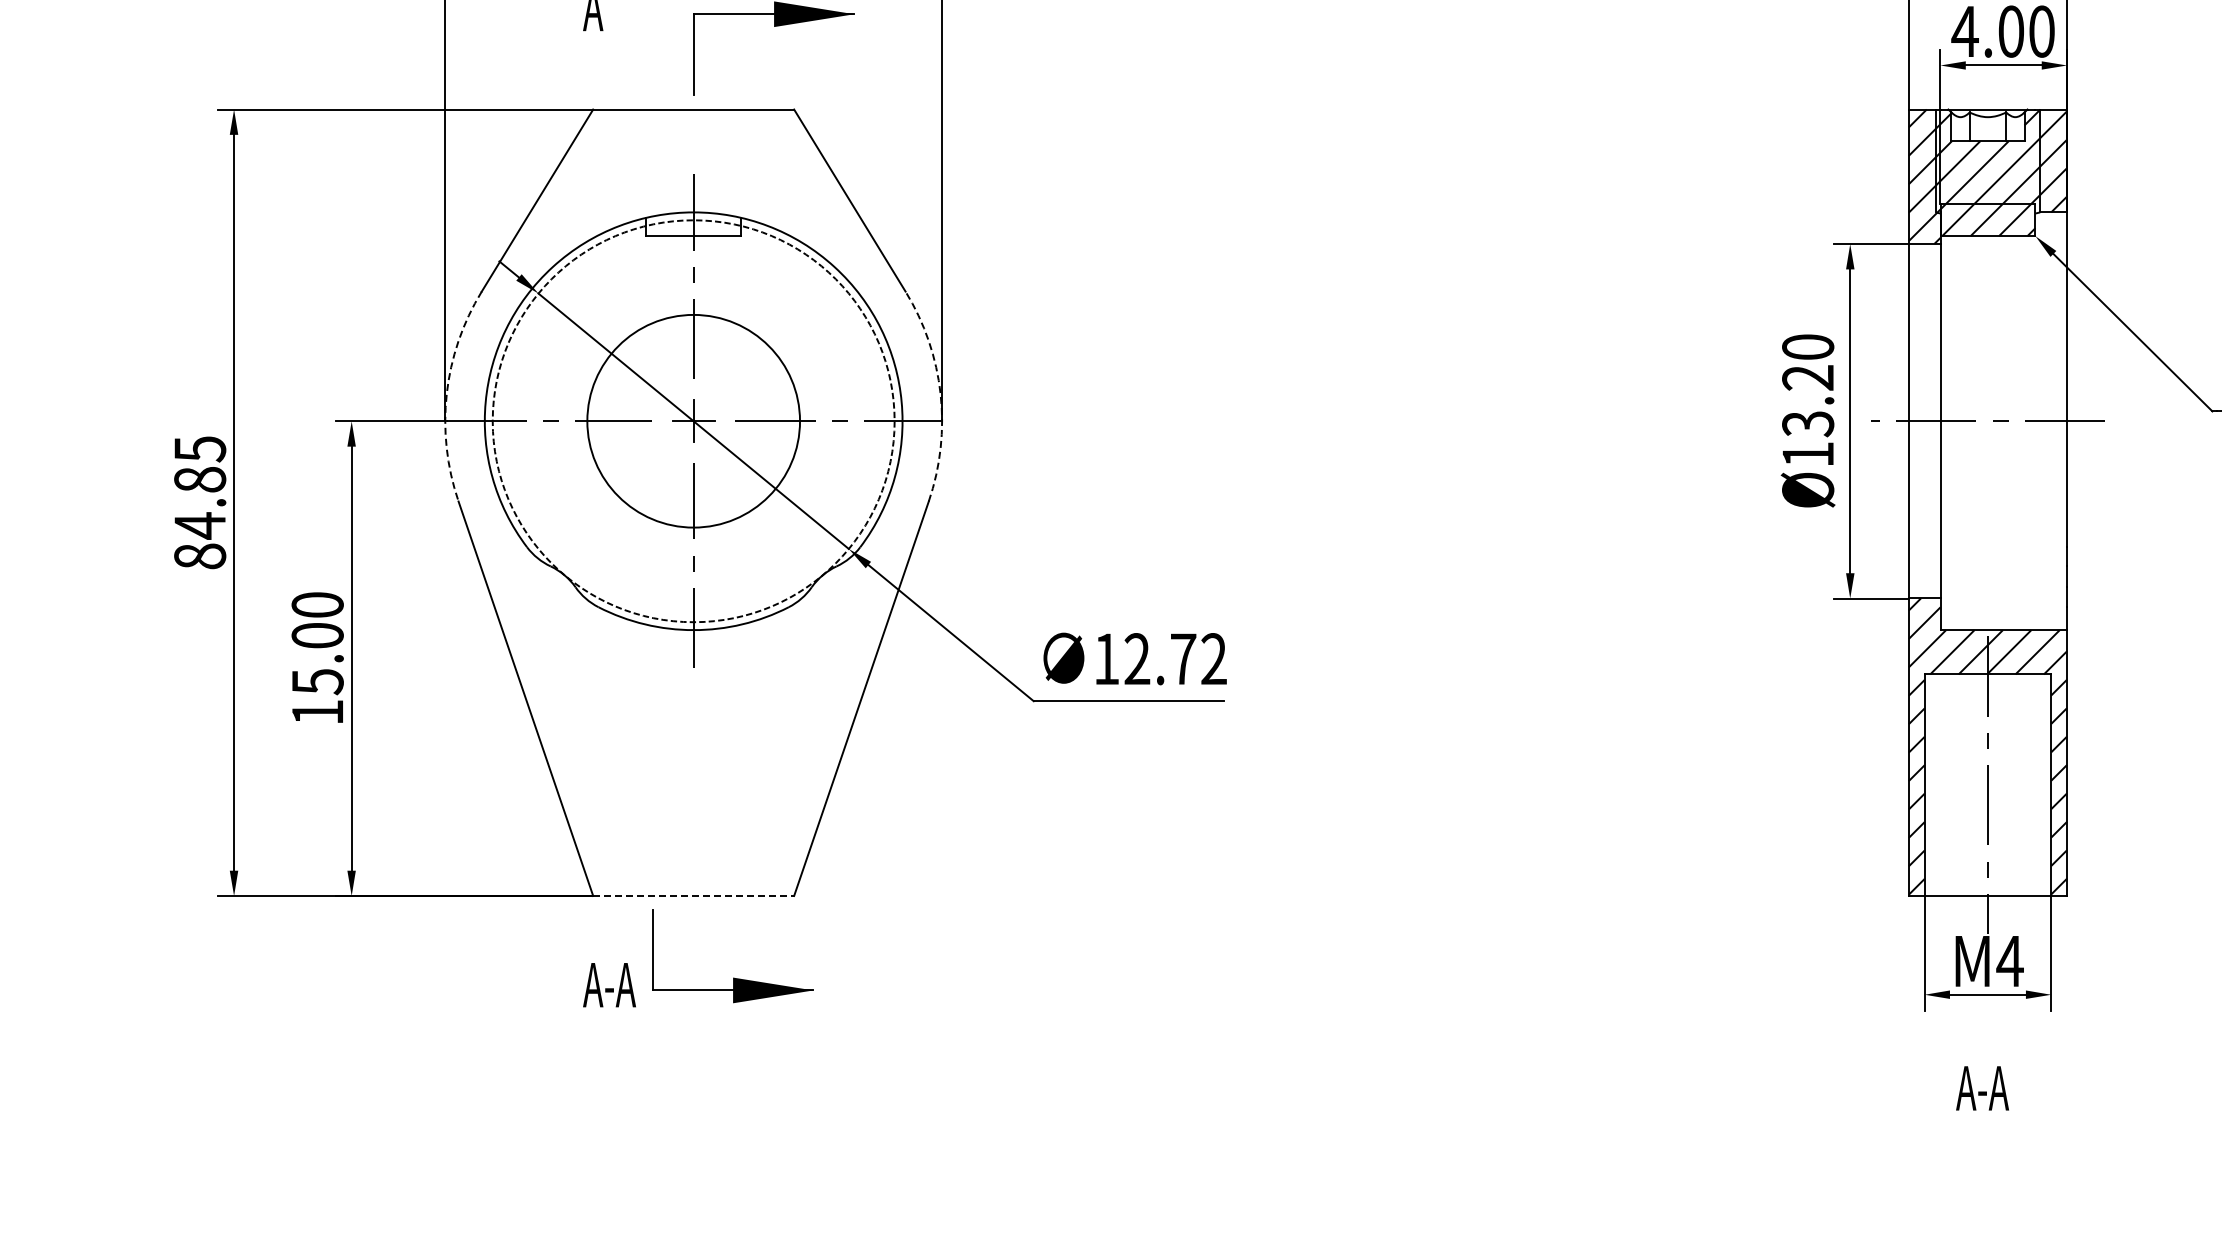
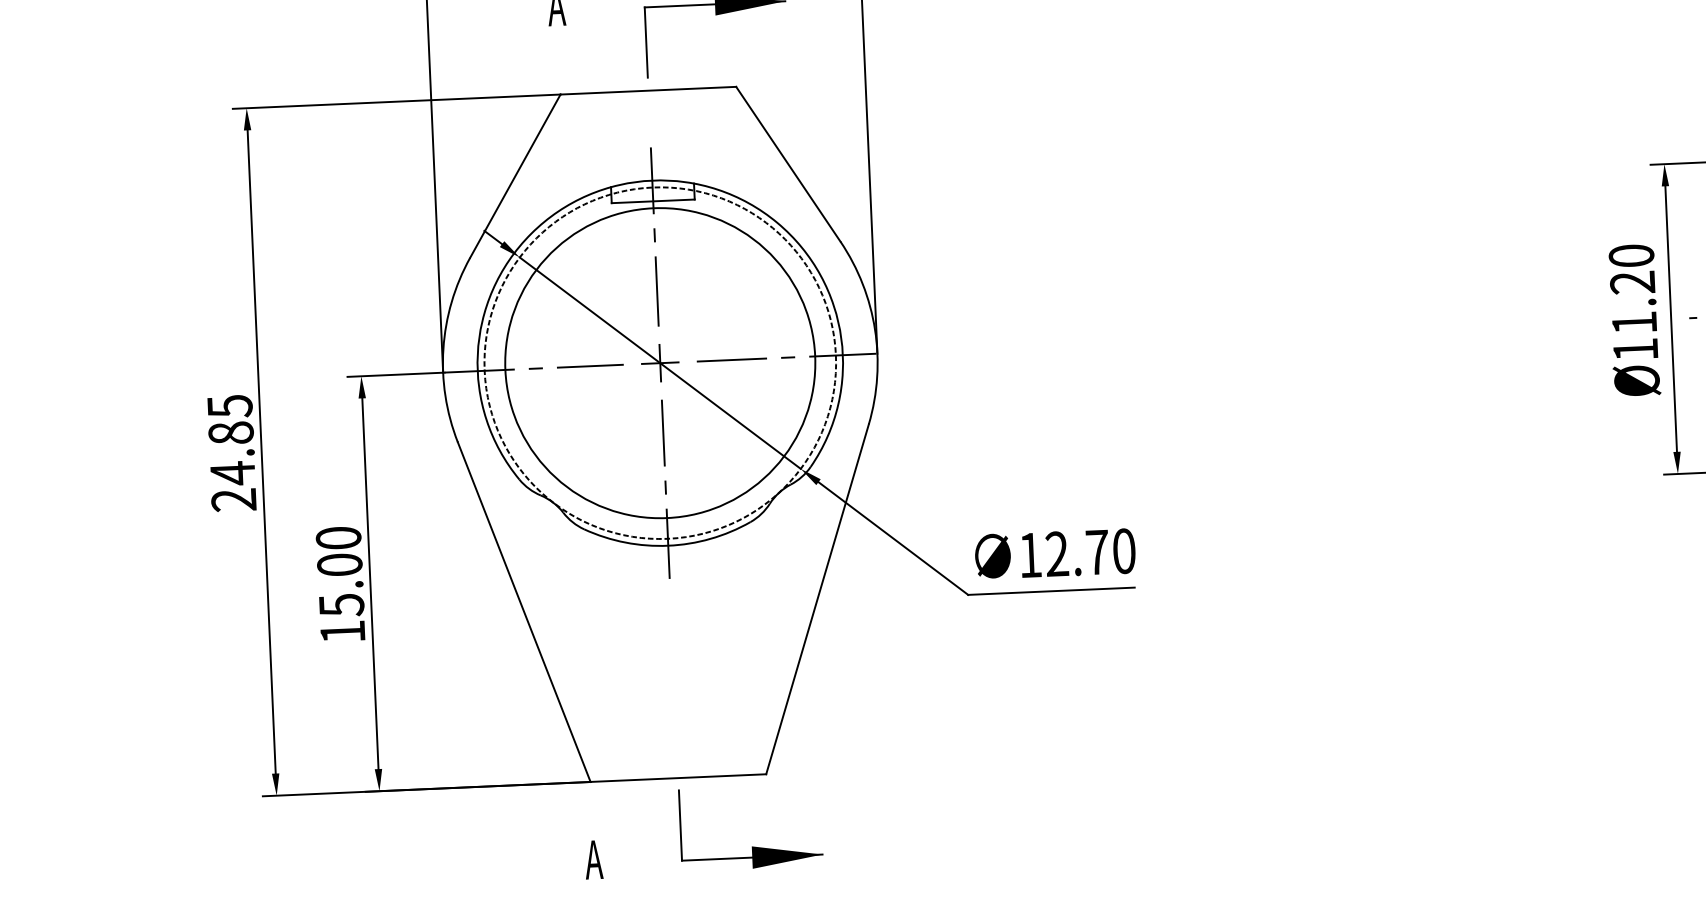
arc: (446, 393) -> (443, 348), dashed -> solid
arc: (940, 393) -> (874, 329), dashed -> solid
circle: (693, 421) -> (660, 363), size x1.67
text: (1808, 424) -> (1634, 323), Ø13.20 -> Ø11.20
text: (200, 556) -> (234, 500), 84.85 -> 24.85
text: (1213, 659) -> (1123, 551), 12.72 -> 12.70
line: (694, 895) -> (679, 777), dashed -> solid
part: (733, 977) -> (752, 846), moved
text: (620, 985) -> (617, 859), A-A -> A

